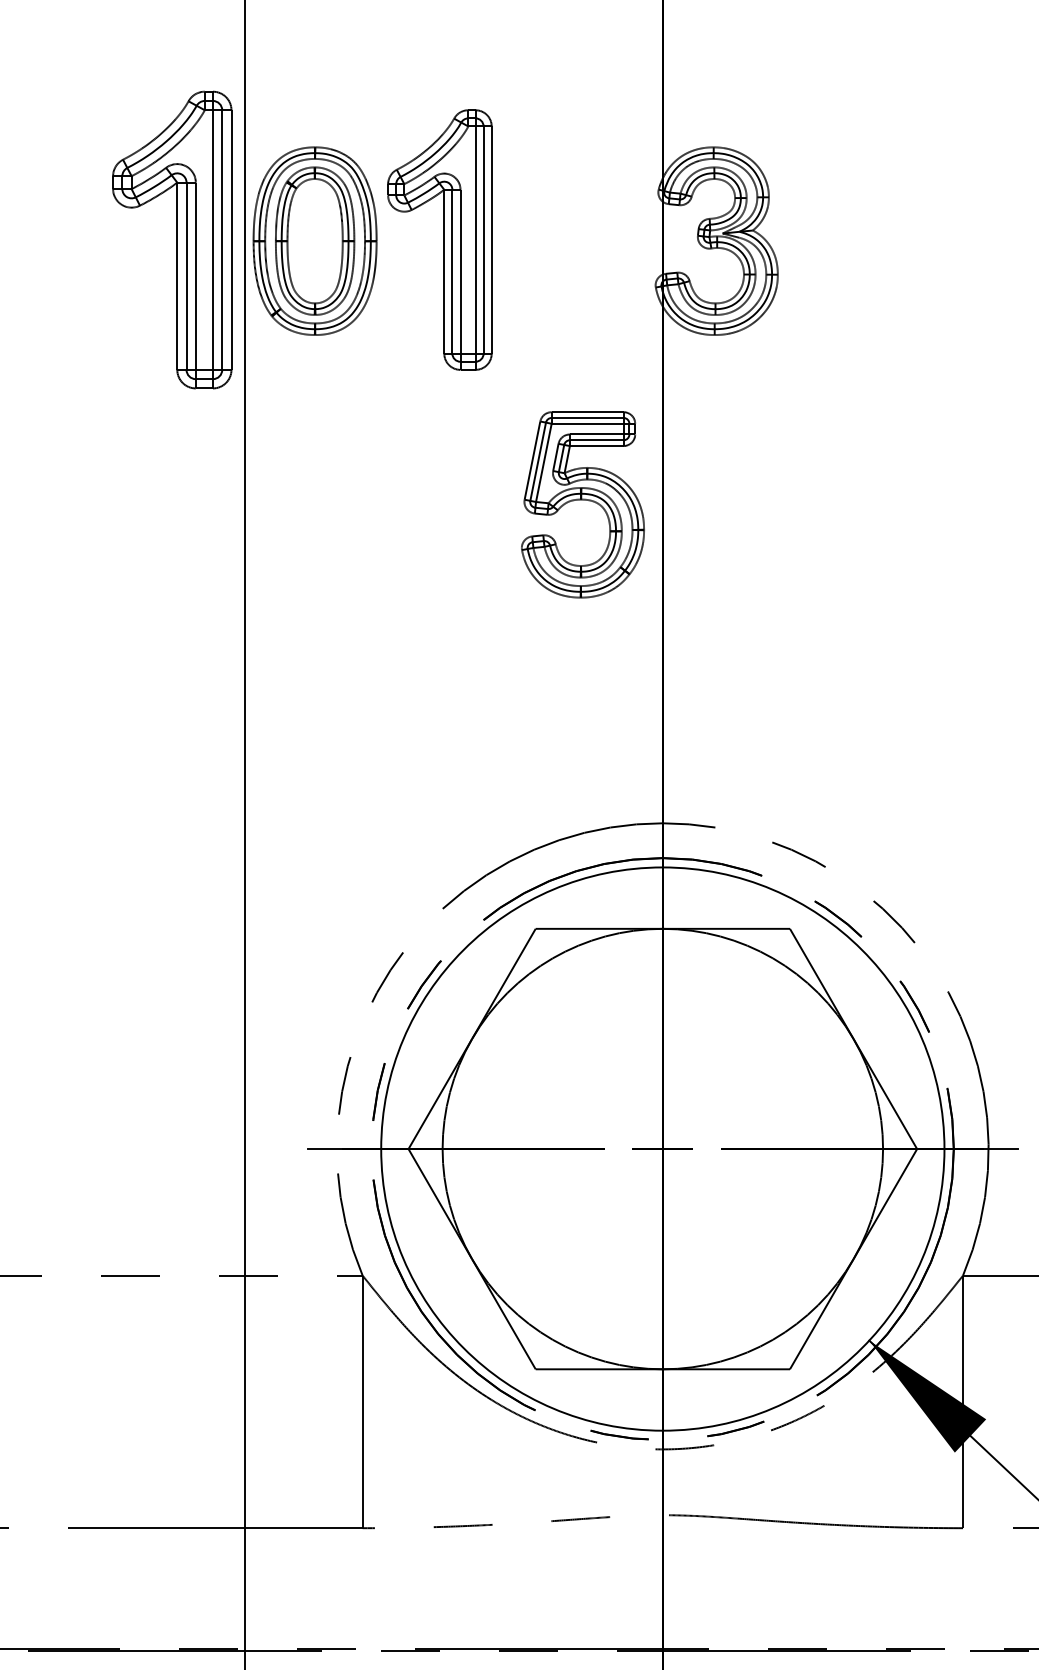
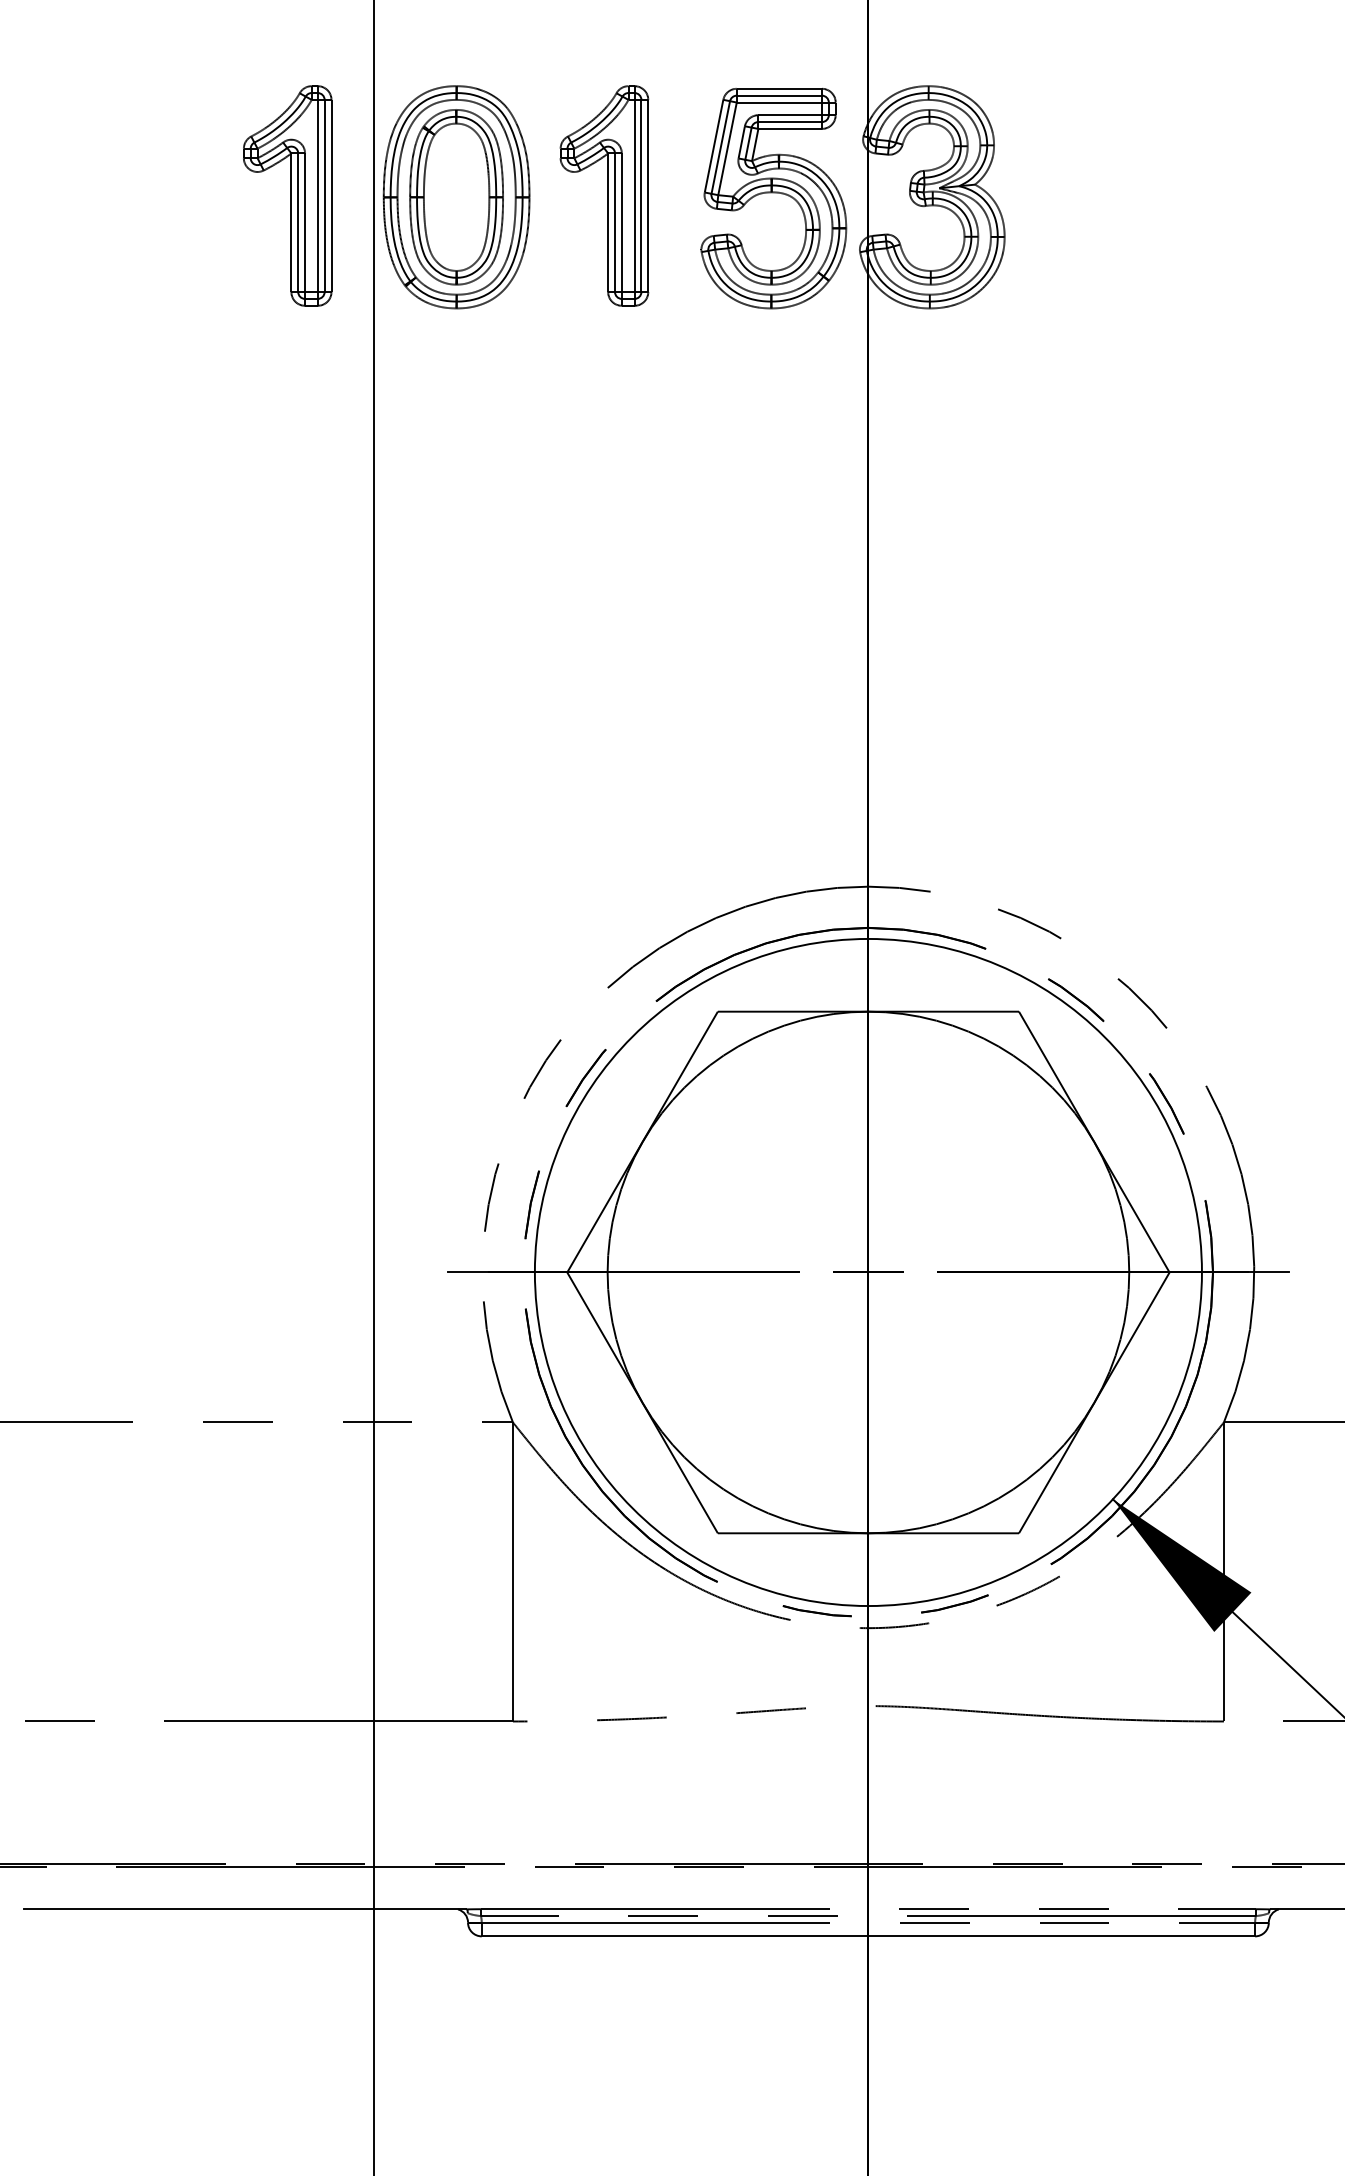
part: (172, 239) -> (287, 195), size x0.62
part: (439, 239) -> (604, 195), size x0.71
part: (582, 504) -> (773, 198), moved

